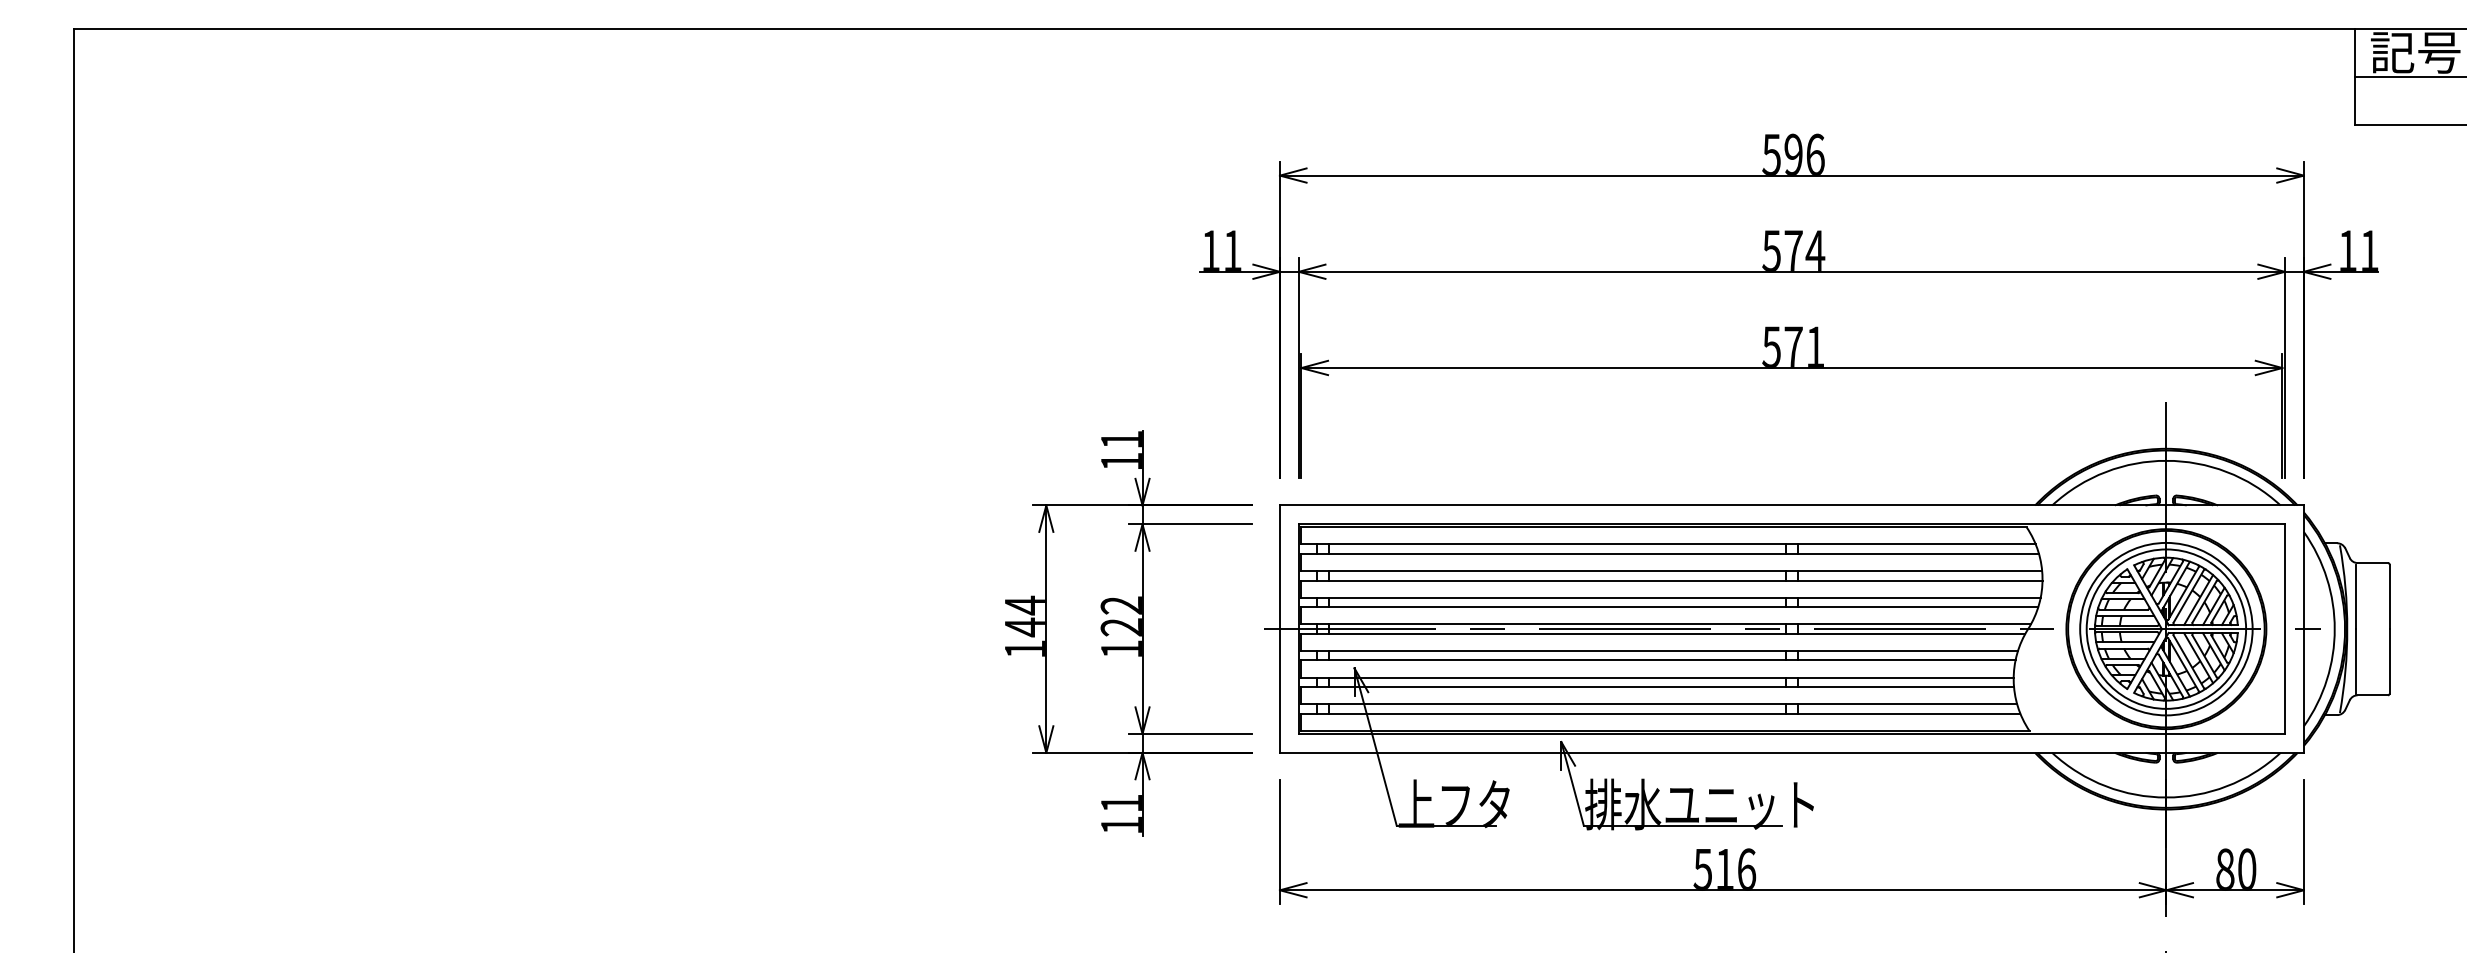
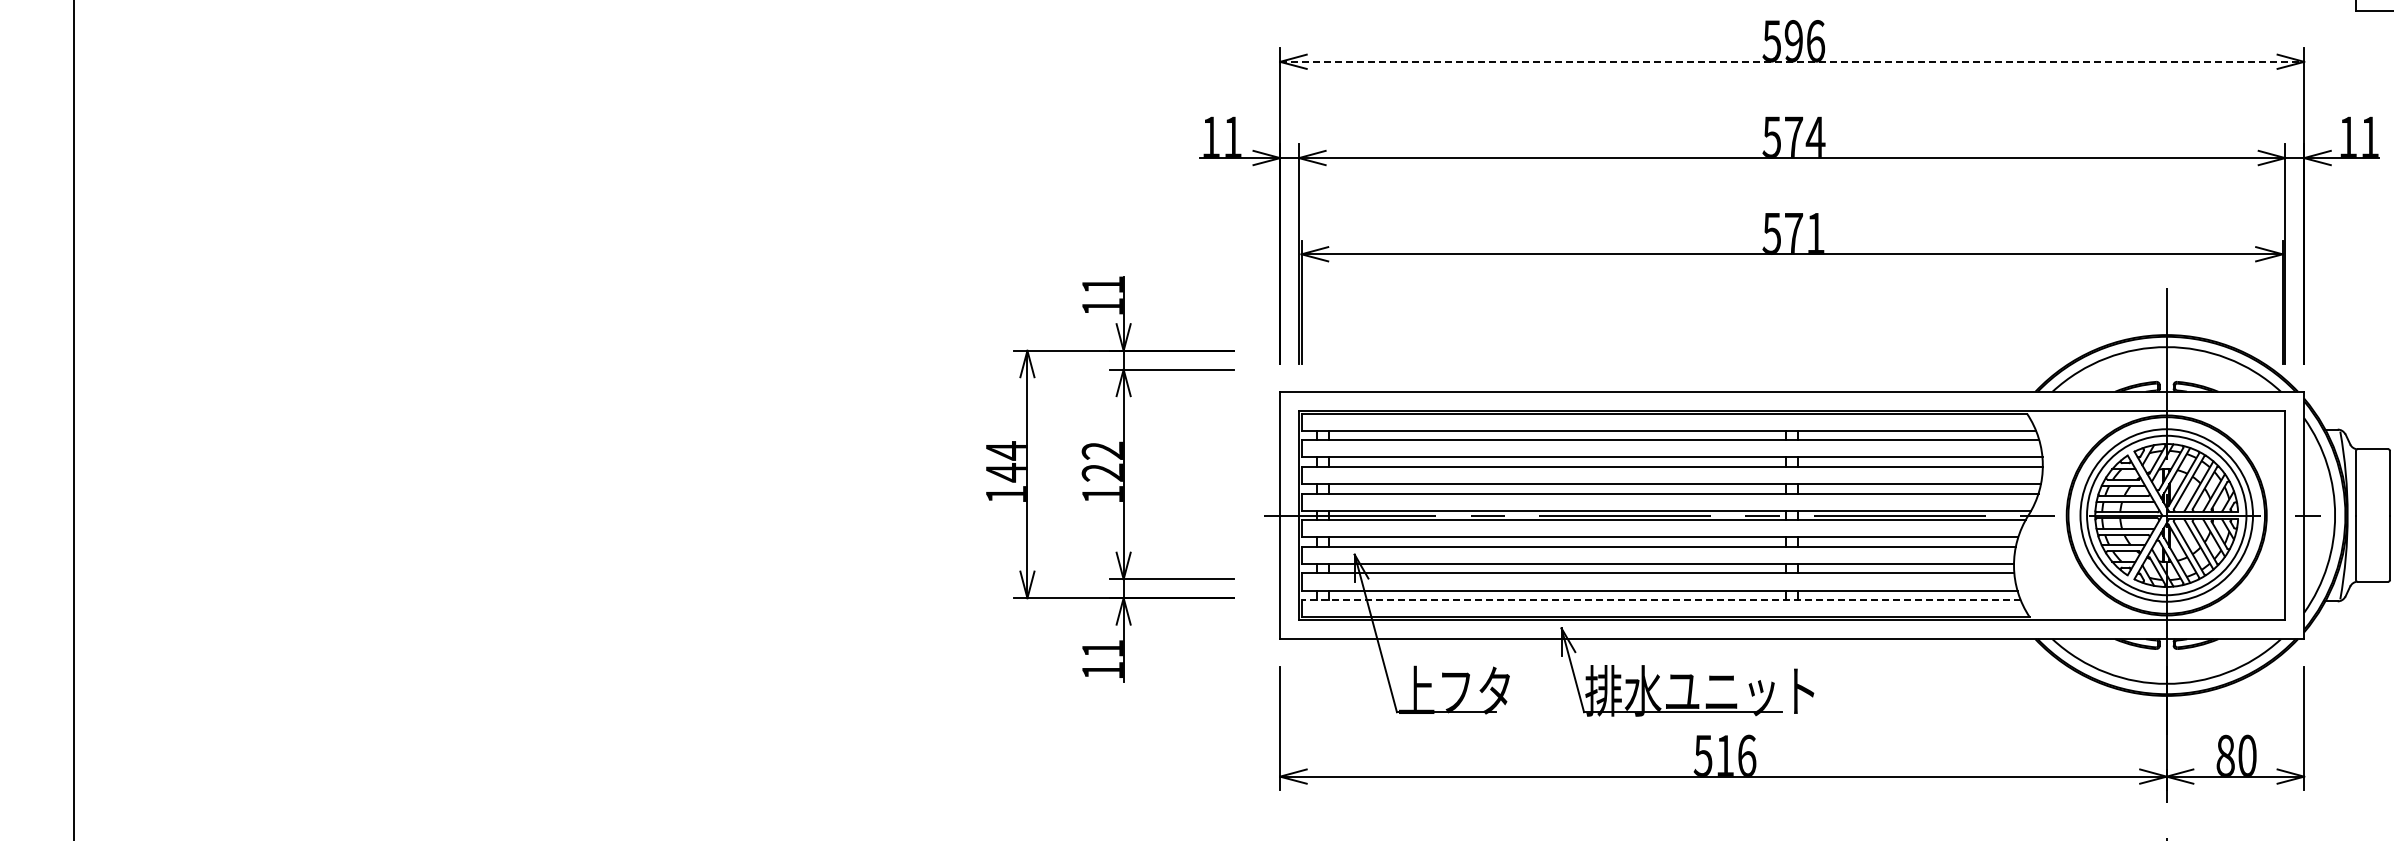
line: (1791, 175) -> (1791, 61), solid -> dashed
part: (1128, 633) -> (1109, 478), moved
line: (1660, 713) -> (1660, 599), solid -> dashed

